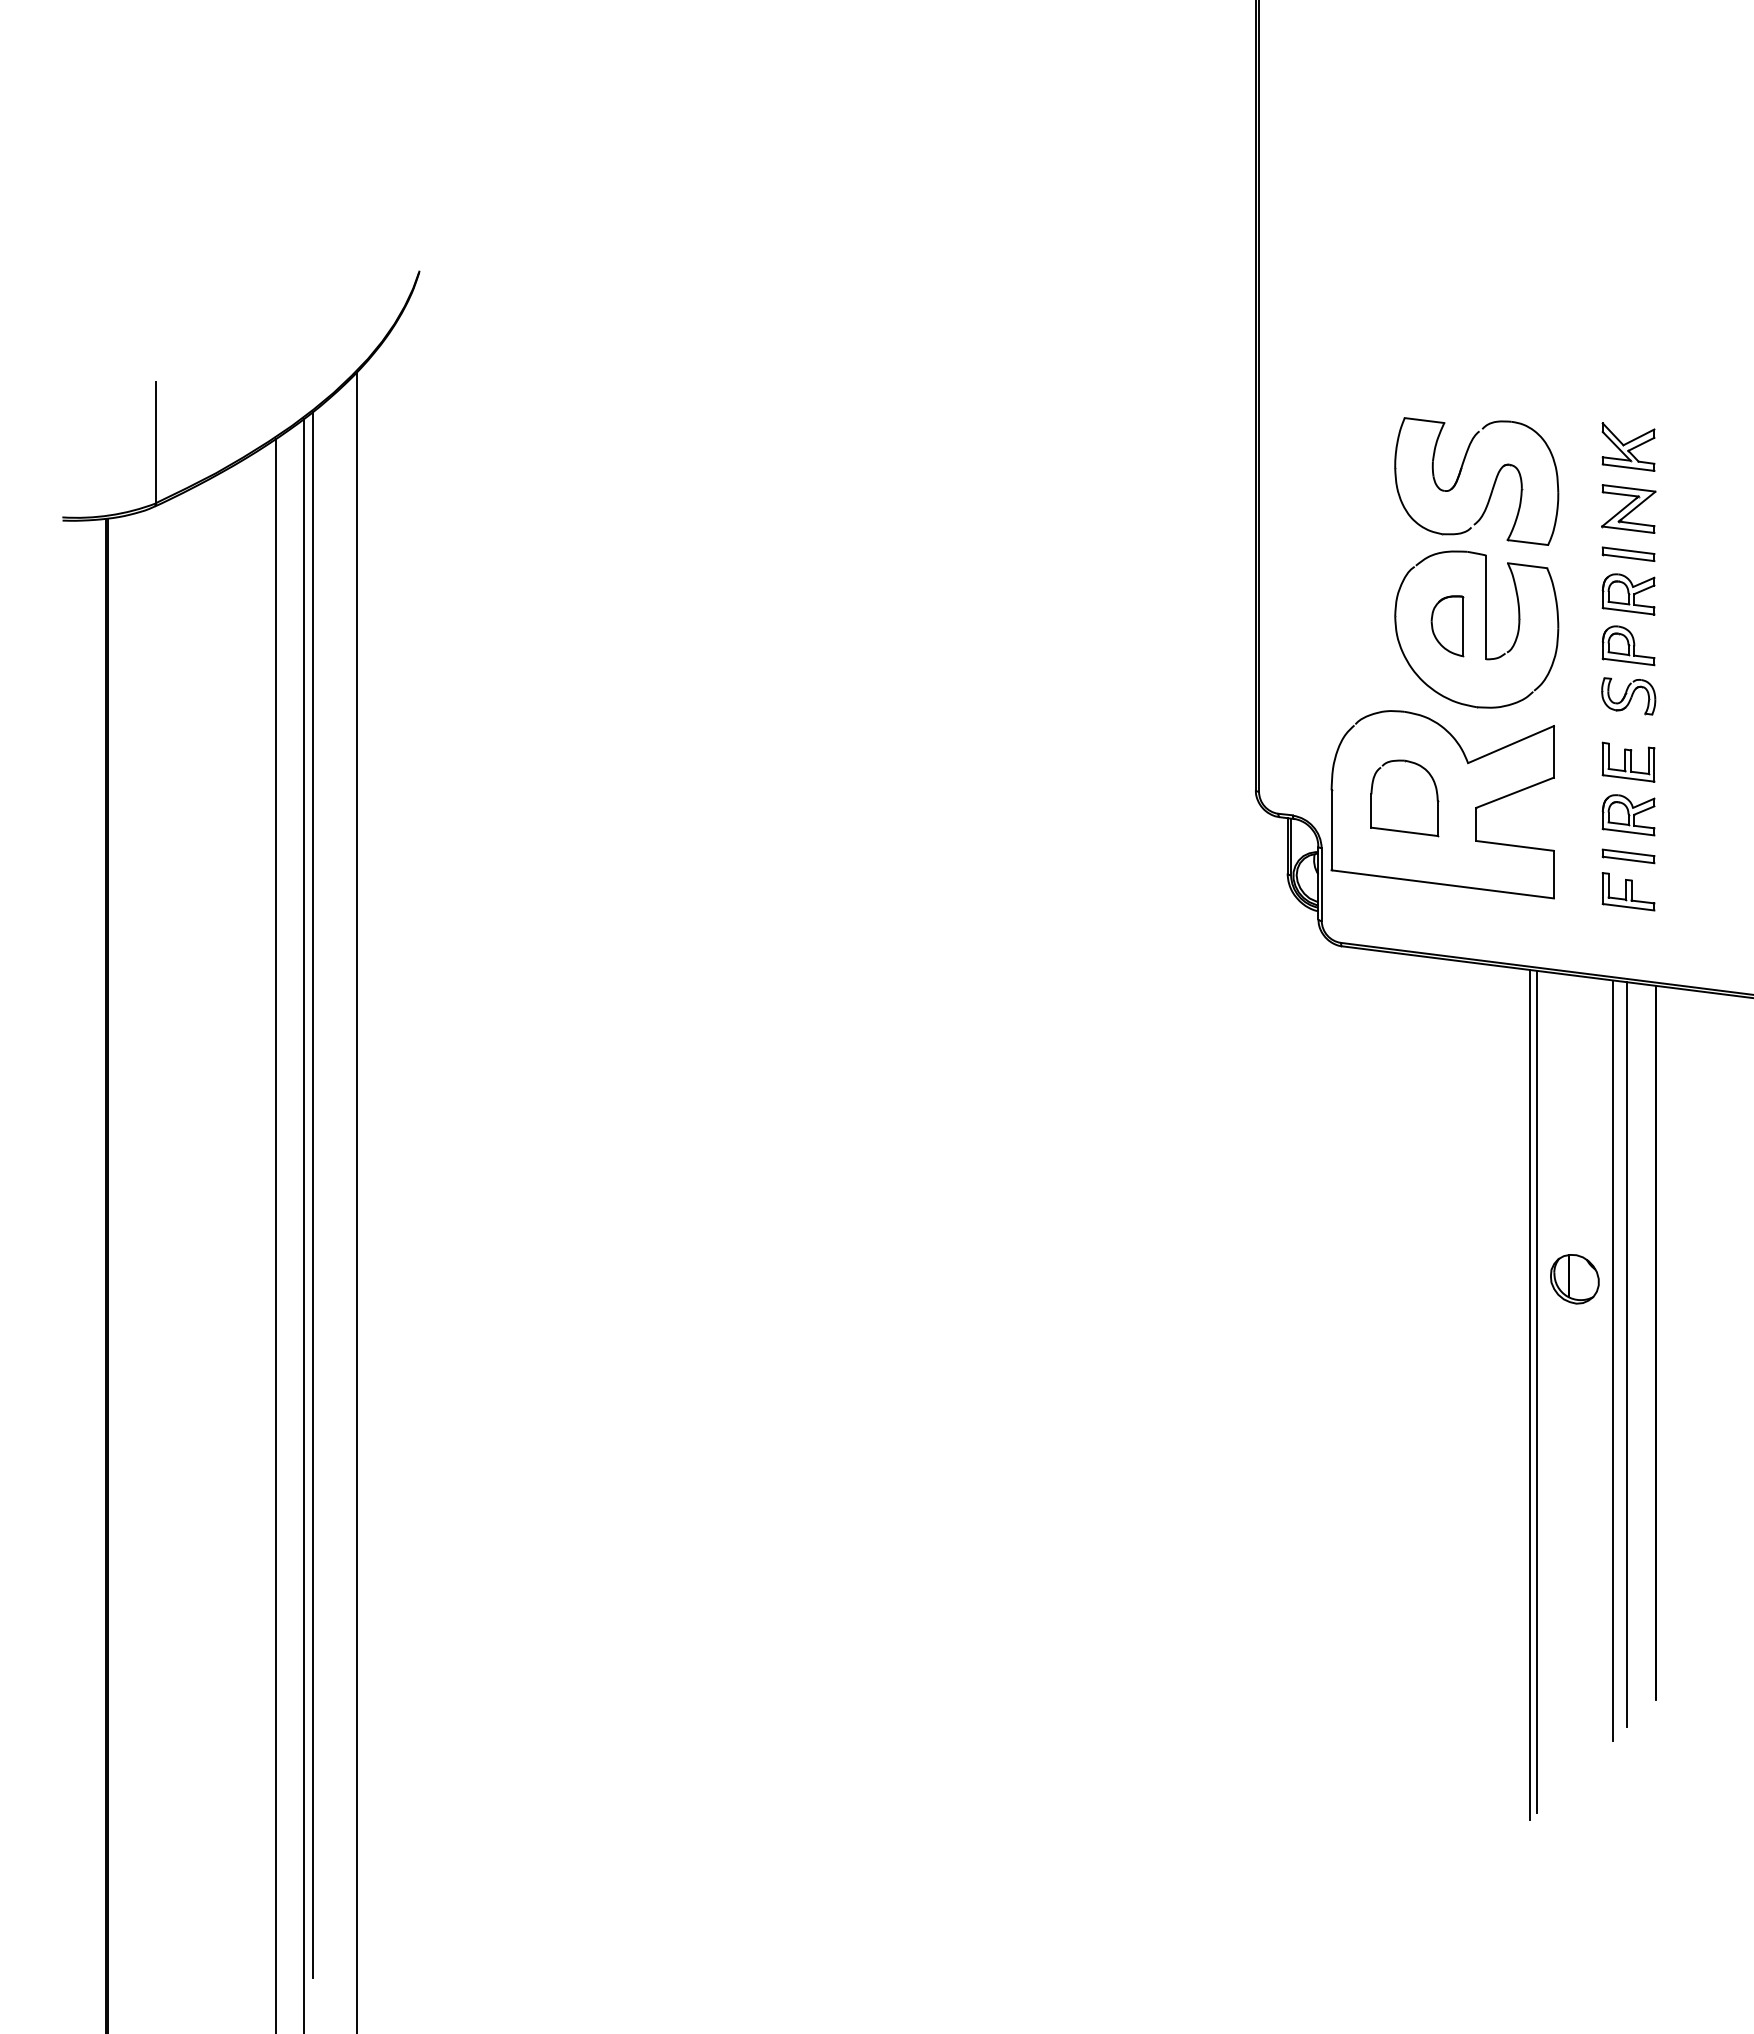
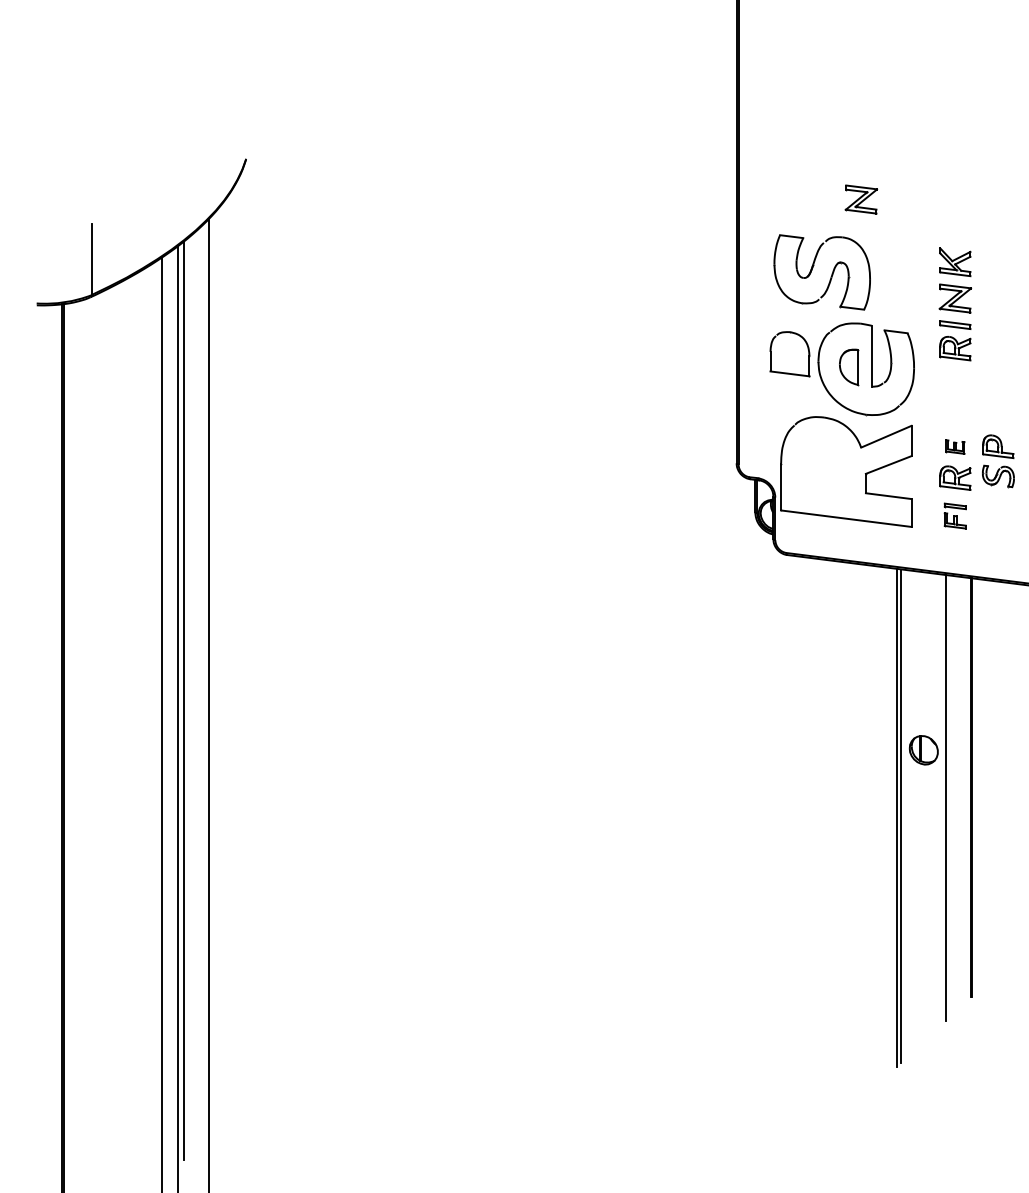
part: (1468, 340) -> (861, 199), added
part: (1461, 474) -> (813, 268), moved
part: (1628, 670) -> (998, 461), moved
part: (1628, 761) -> (955, 446), size x0.6
part: (1403, 798) -> (789, 354), moved
part: (1628, 878) -> (955, 515), size x0.7
line: (1627, 1354) -> (954, 794), removed

